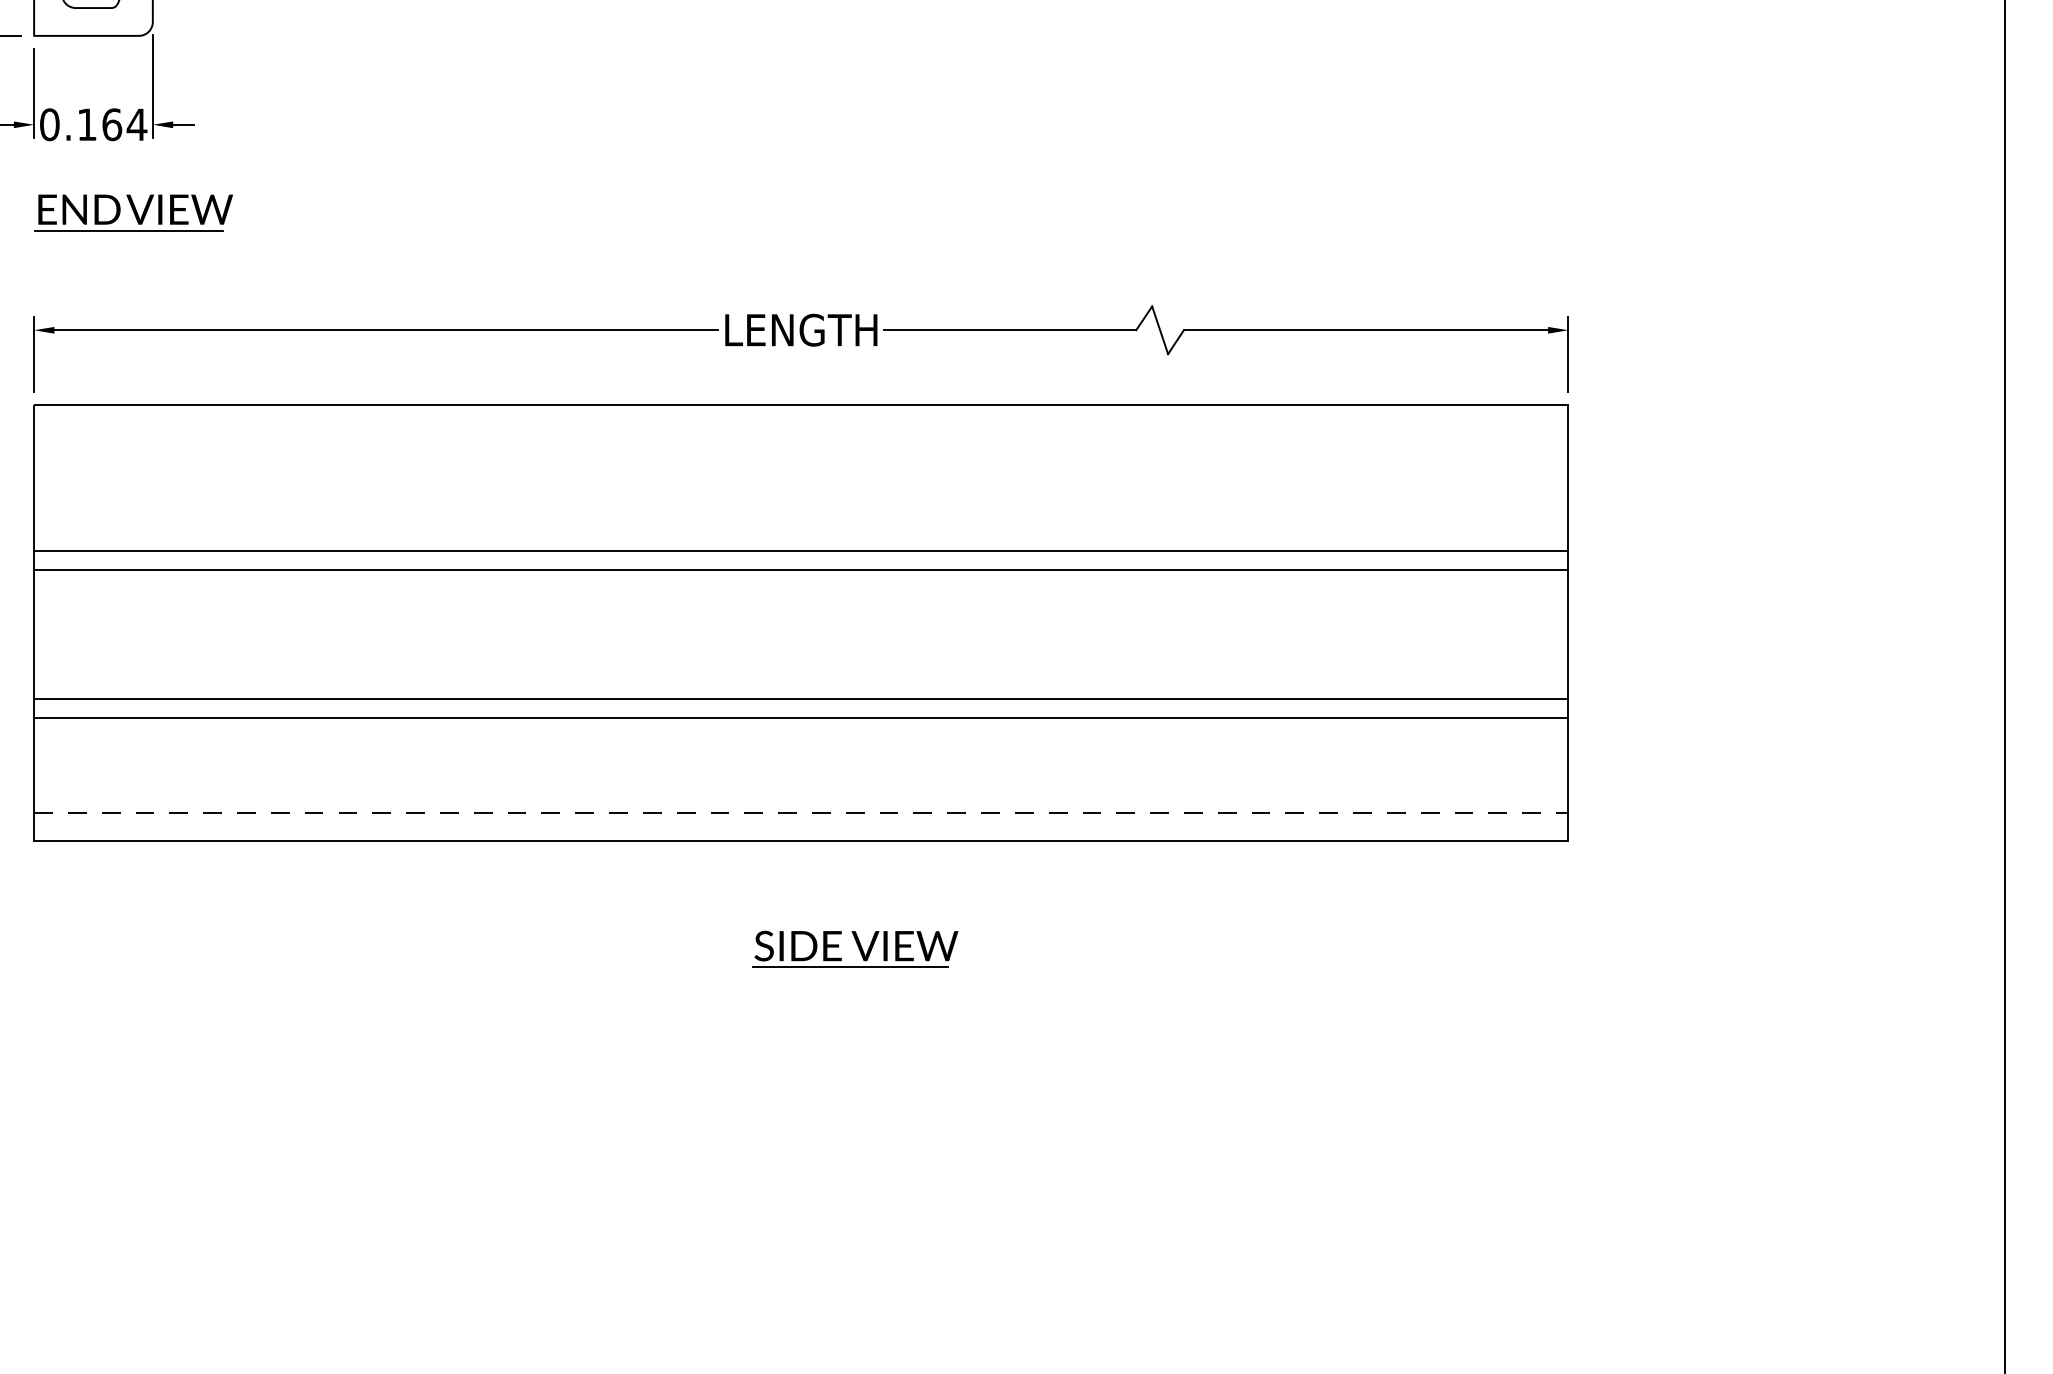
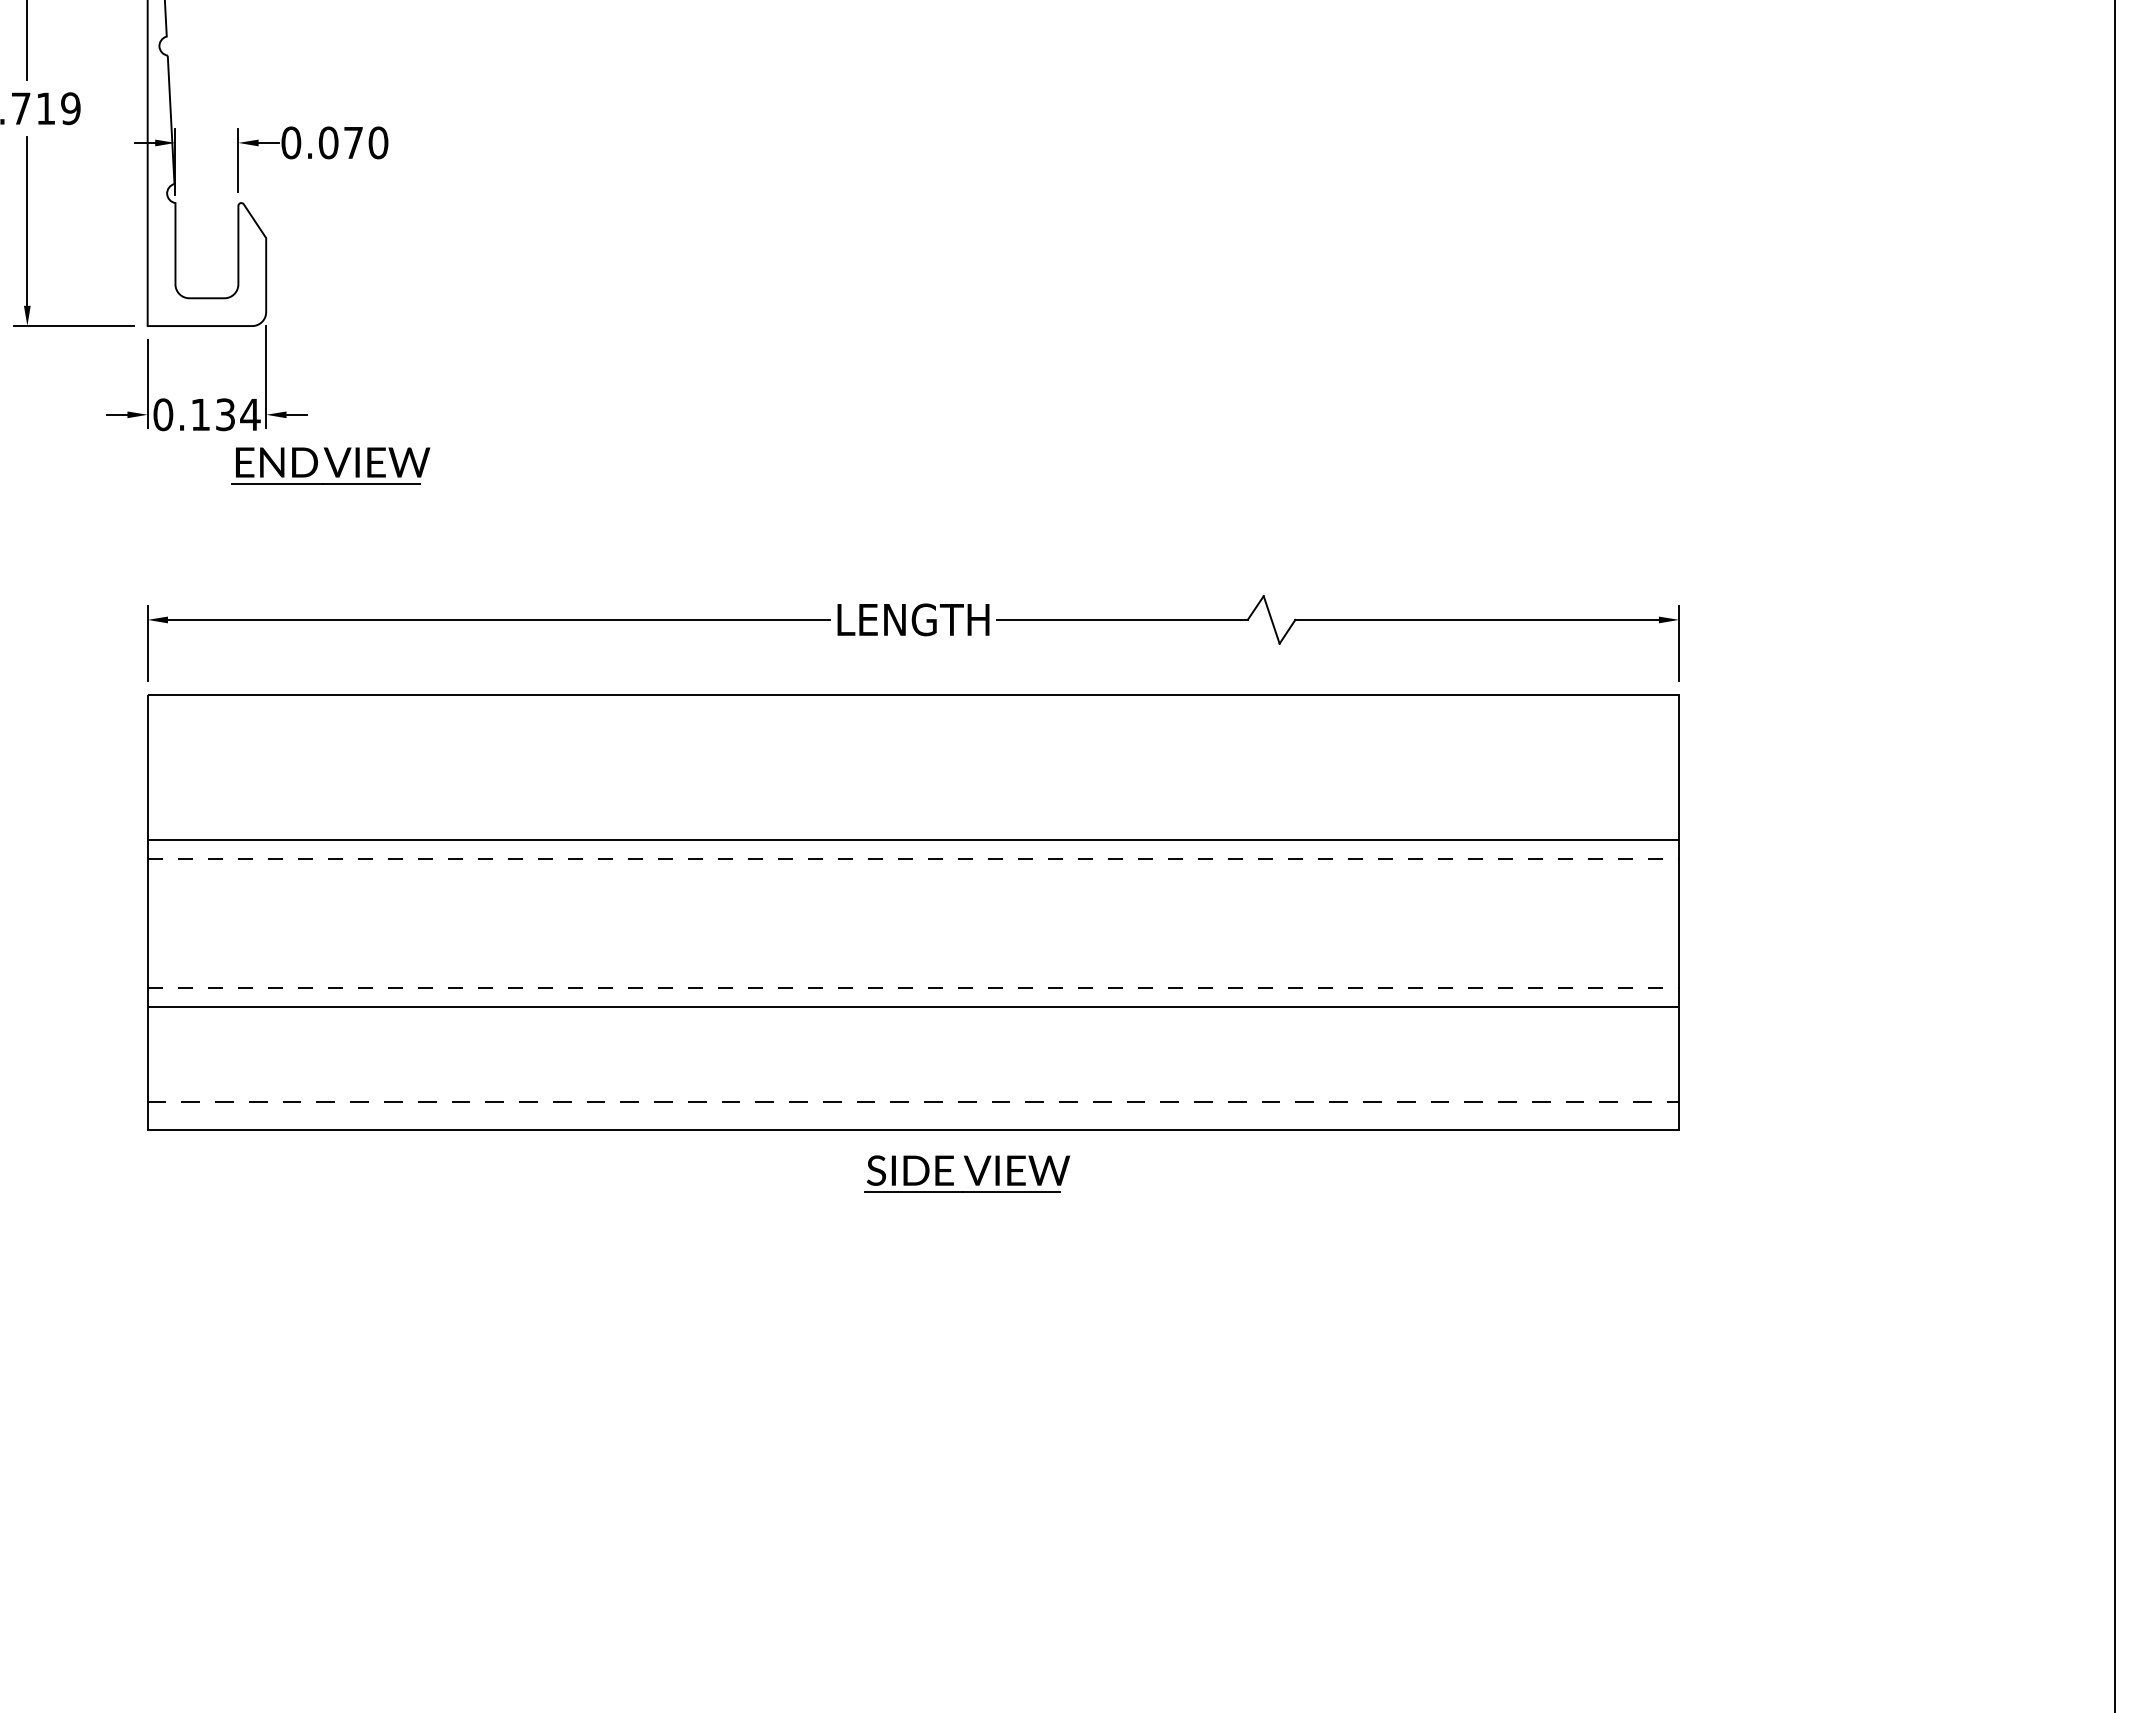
text: (112, 124) -> (225, 414), 0.164 -> 0.134
part: (133, 212) -> (330, 465), moved
line: (801, 570) -> (913, 859), solid -> dashed
line: (801, 698) -> (913, 987), solid -> dashed
part: (855, 948) -> (967, 1173), moved

